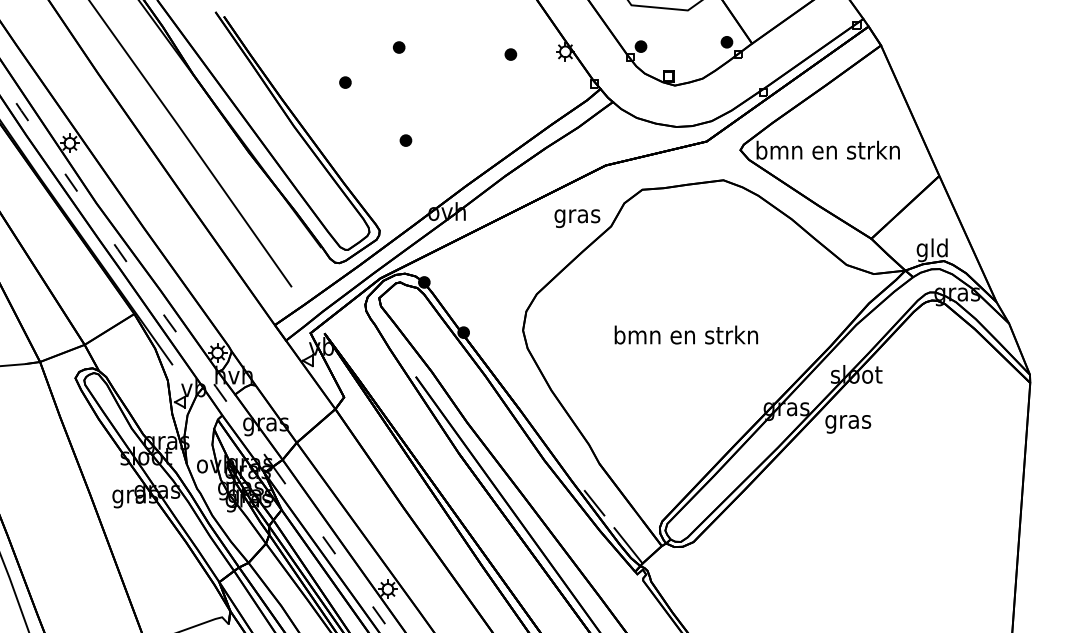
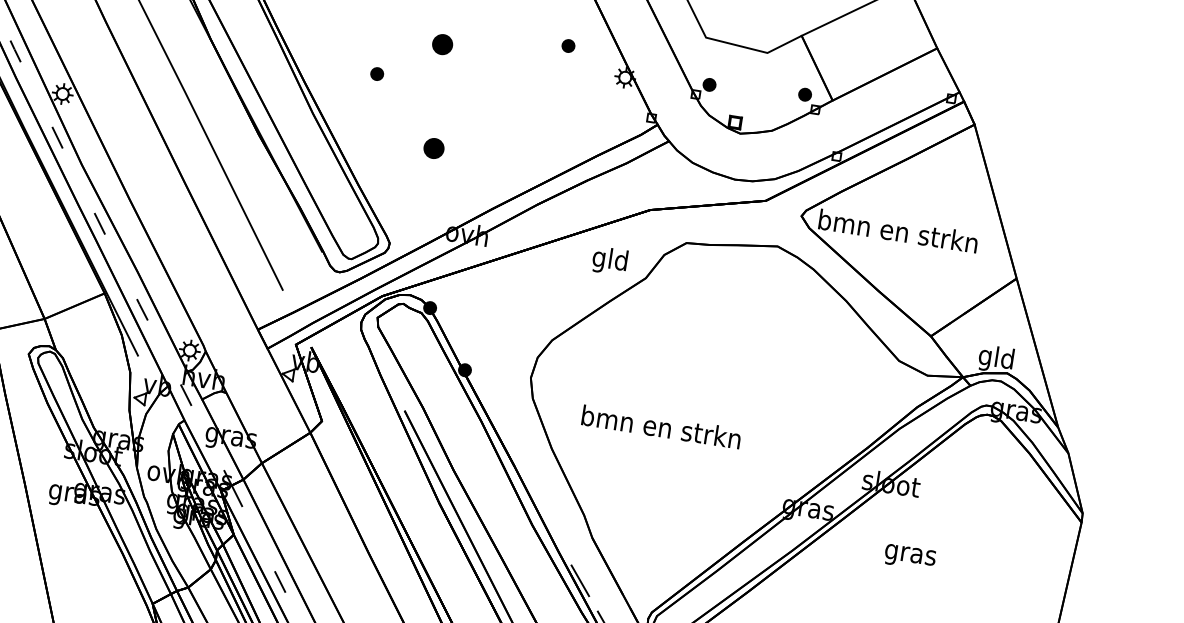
part: (398, 47) -> (441, 44), size x1.6
part: (510, 54) -> (568, 45), moved
part: (405, 140) -> (433, 148), size x1.6
text: (577, 216) -> (610, 261), gras -> gld
text: (685, 334) -> (660, 426), moved
text: (848, 424) -> (910, 557), moved

